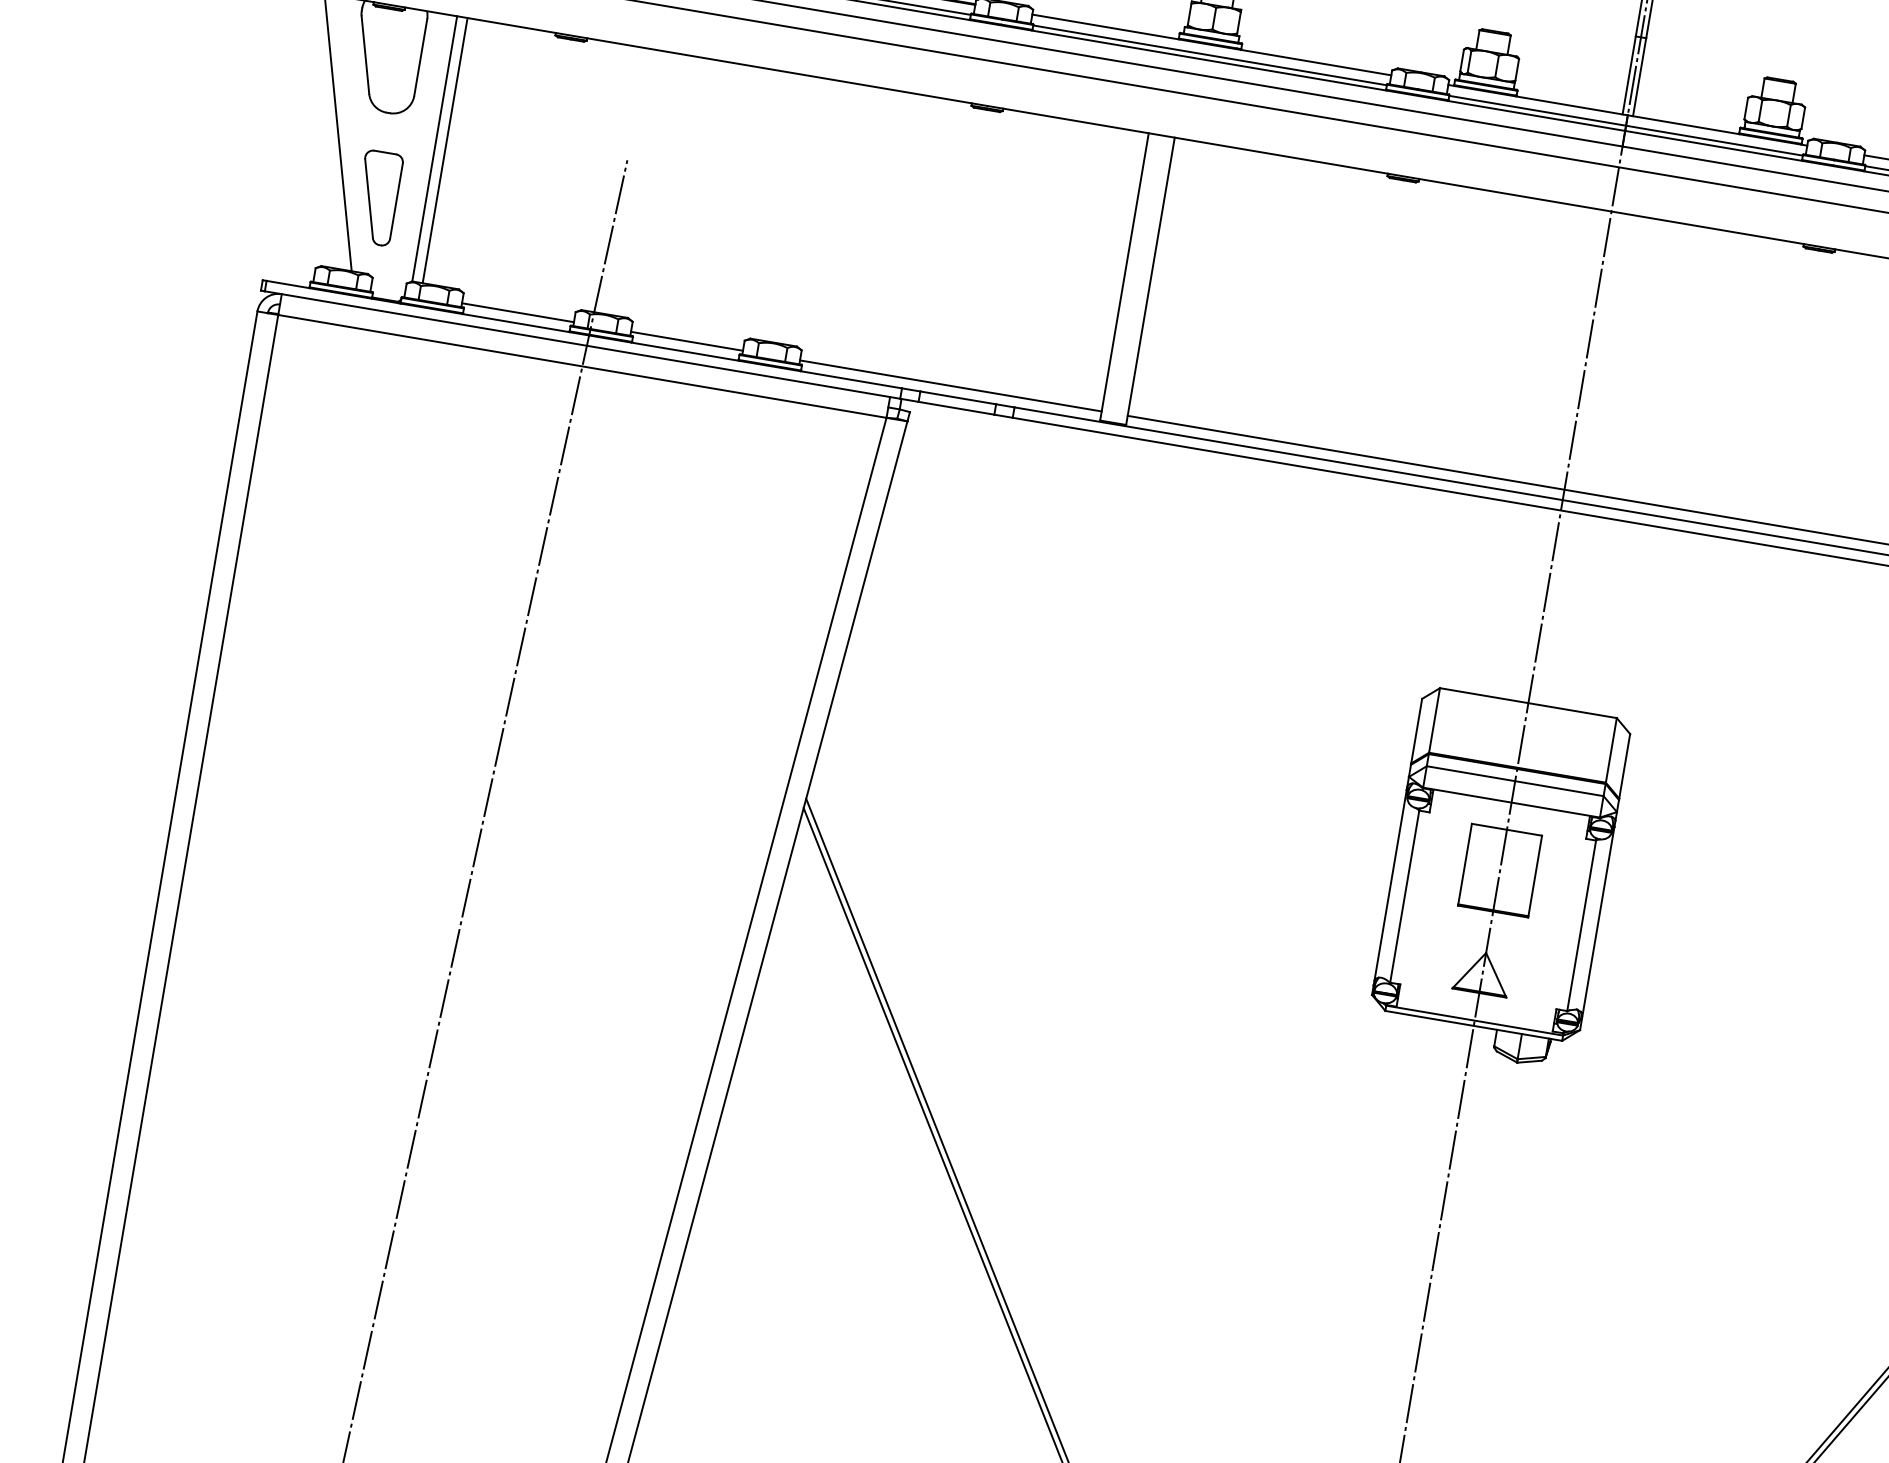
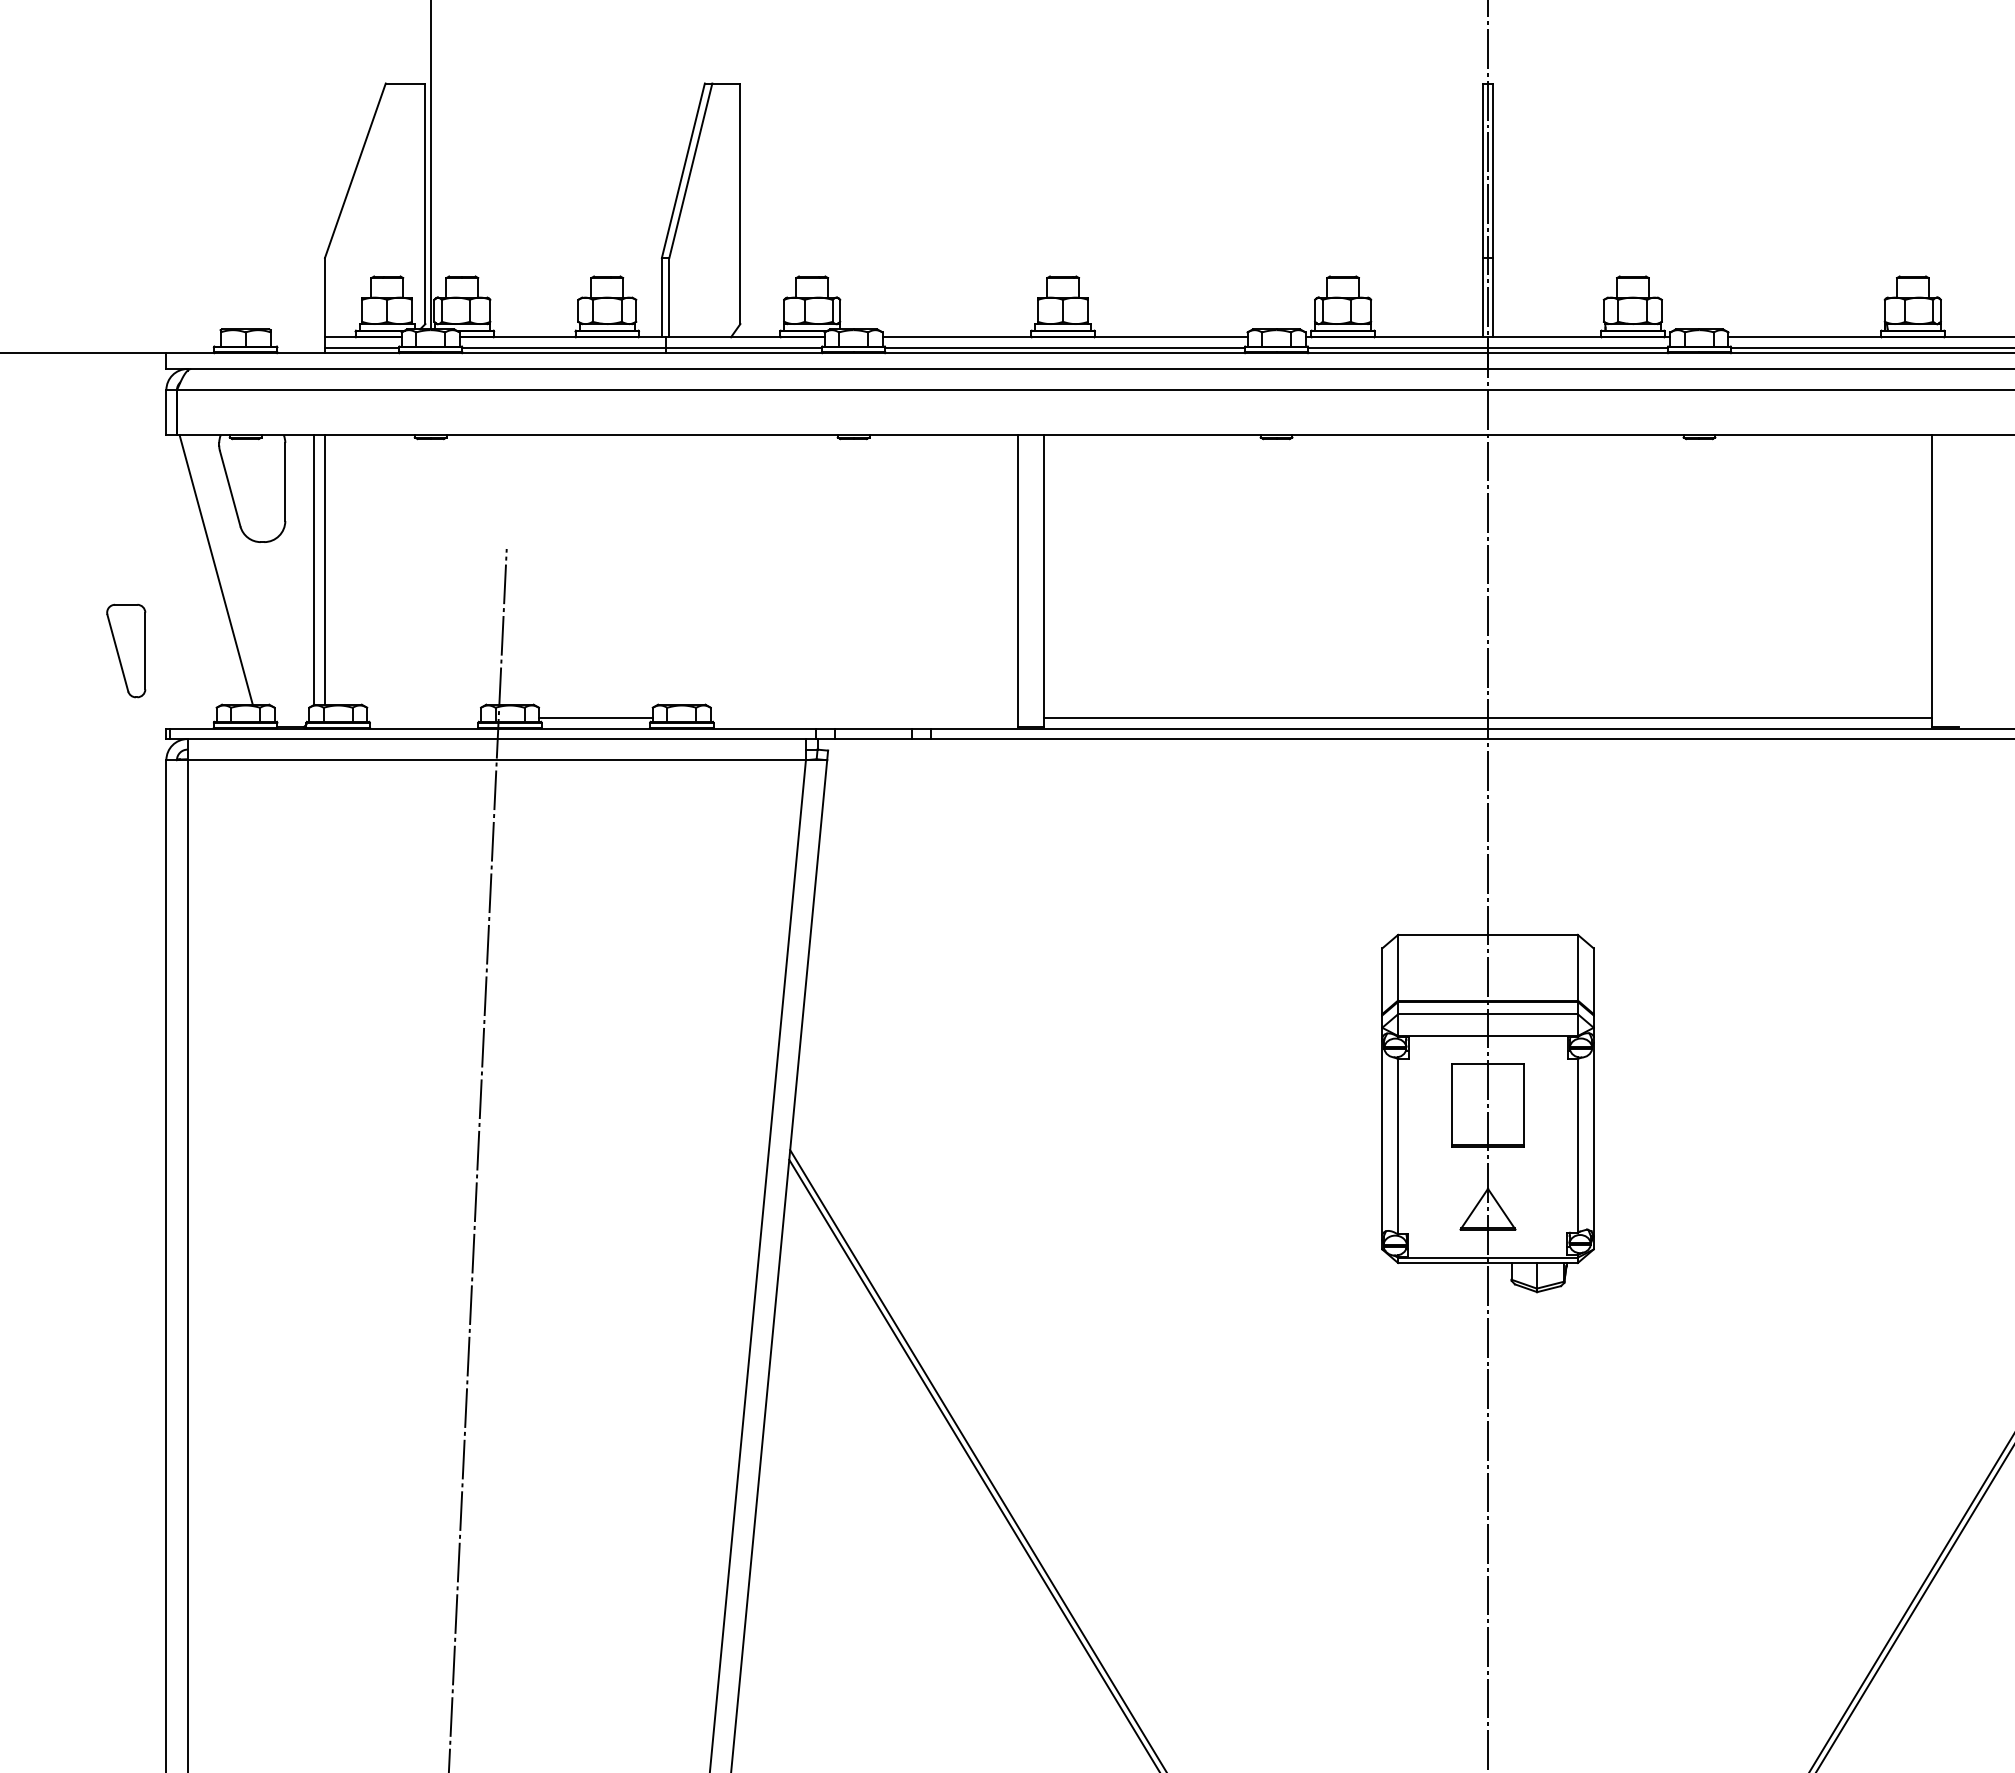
part: (378, 197) -> (126, 650), moved
line: (518, 312) -> (424, 717), removed
line: (950, 385) -> (863, 717), removed

